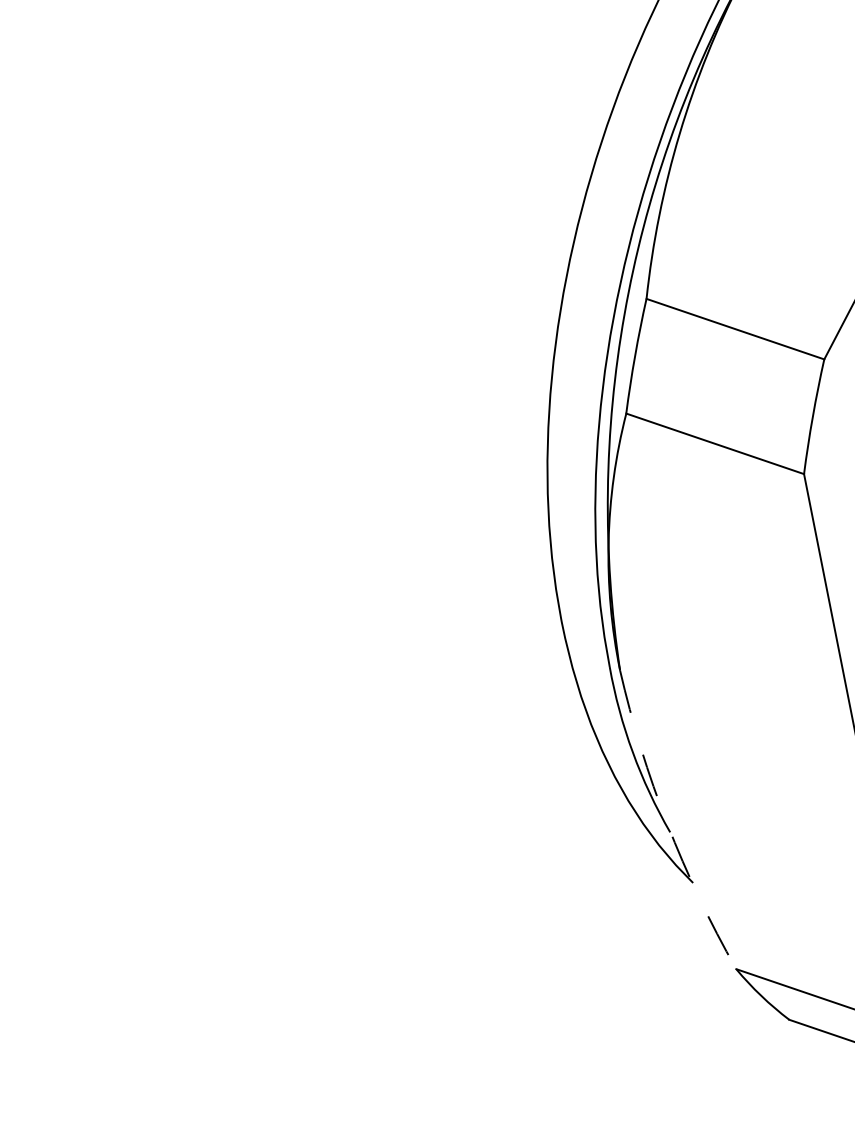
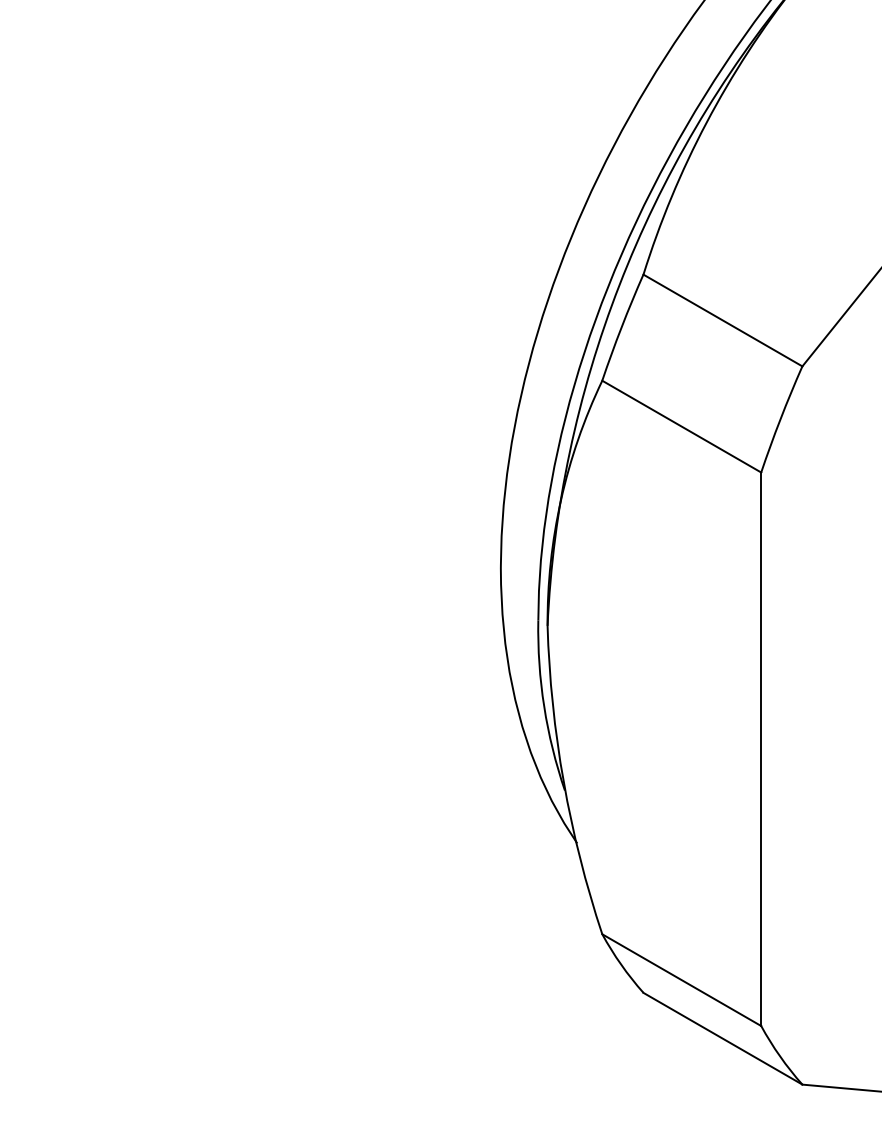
arc: (667, 824) -> (563, 782), dashed -> solid

